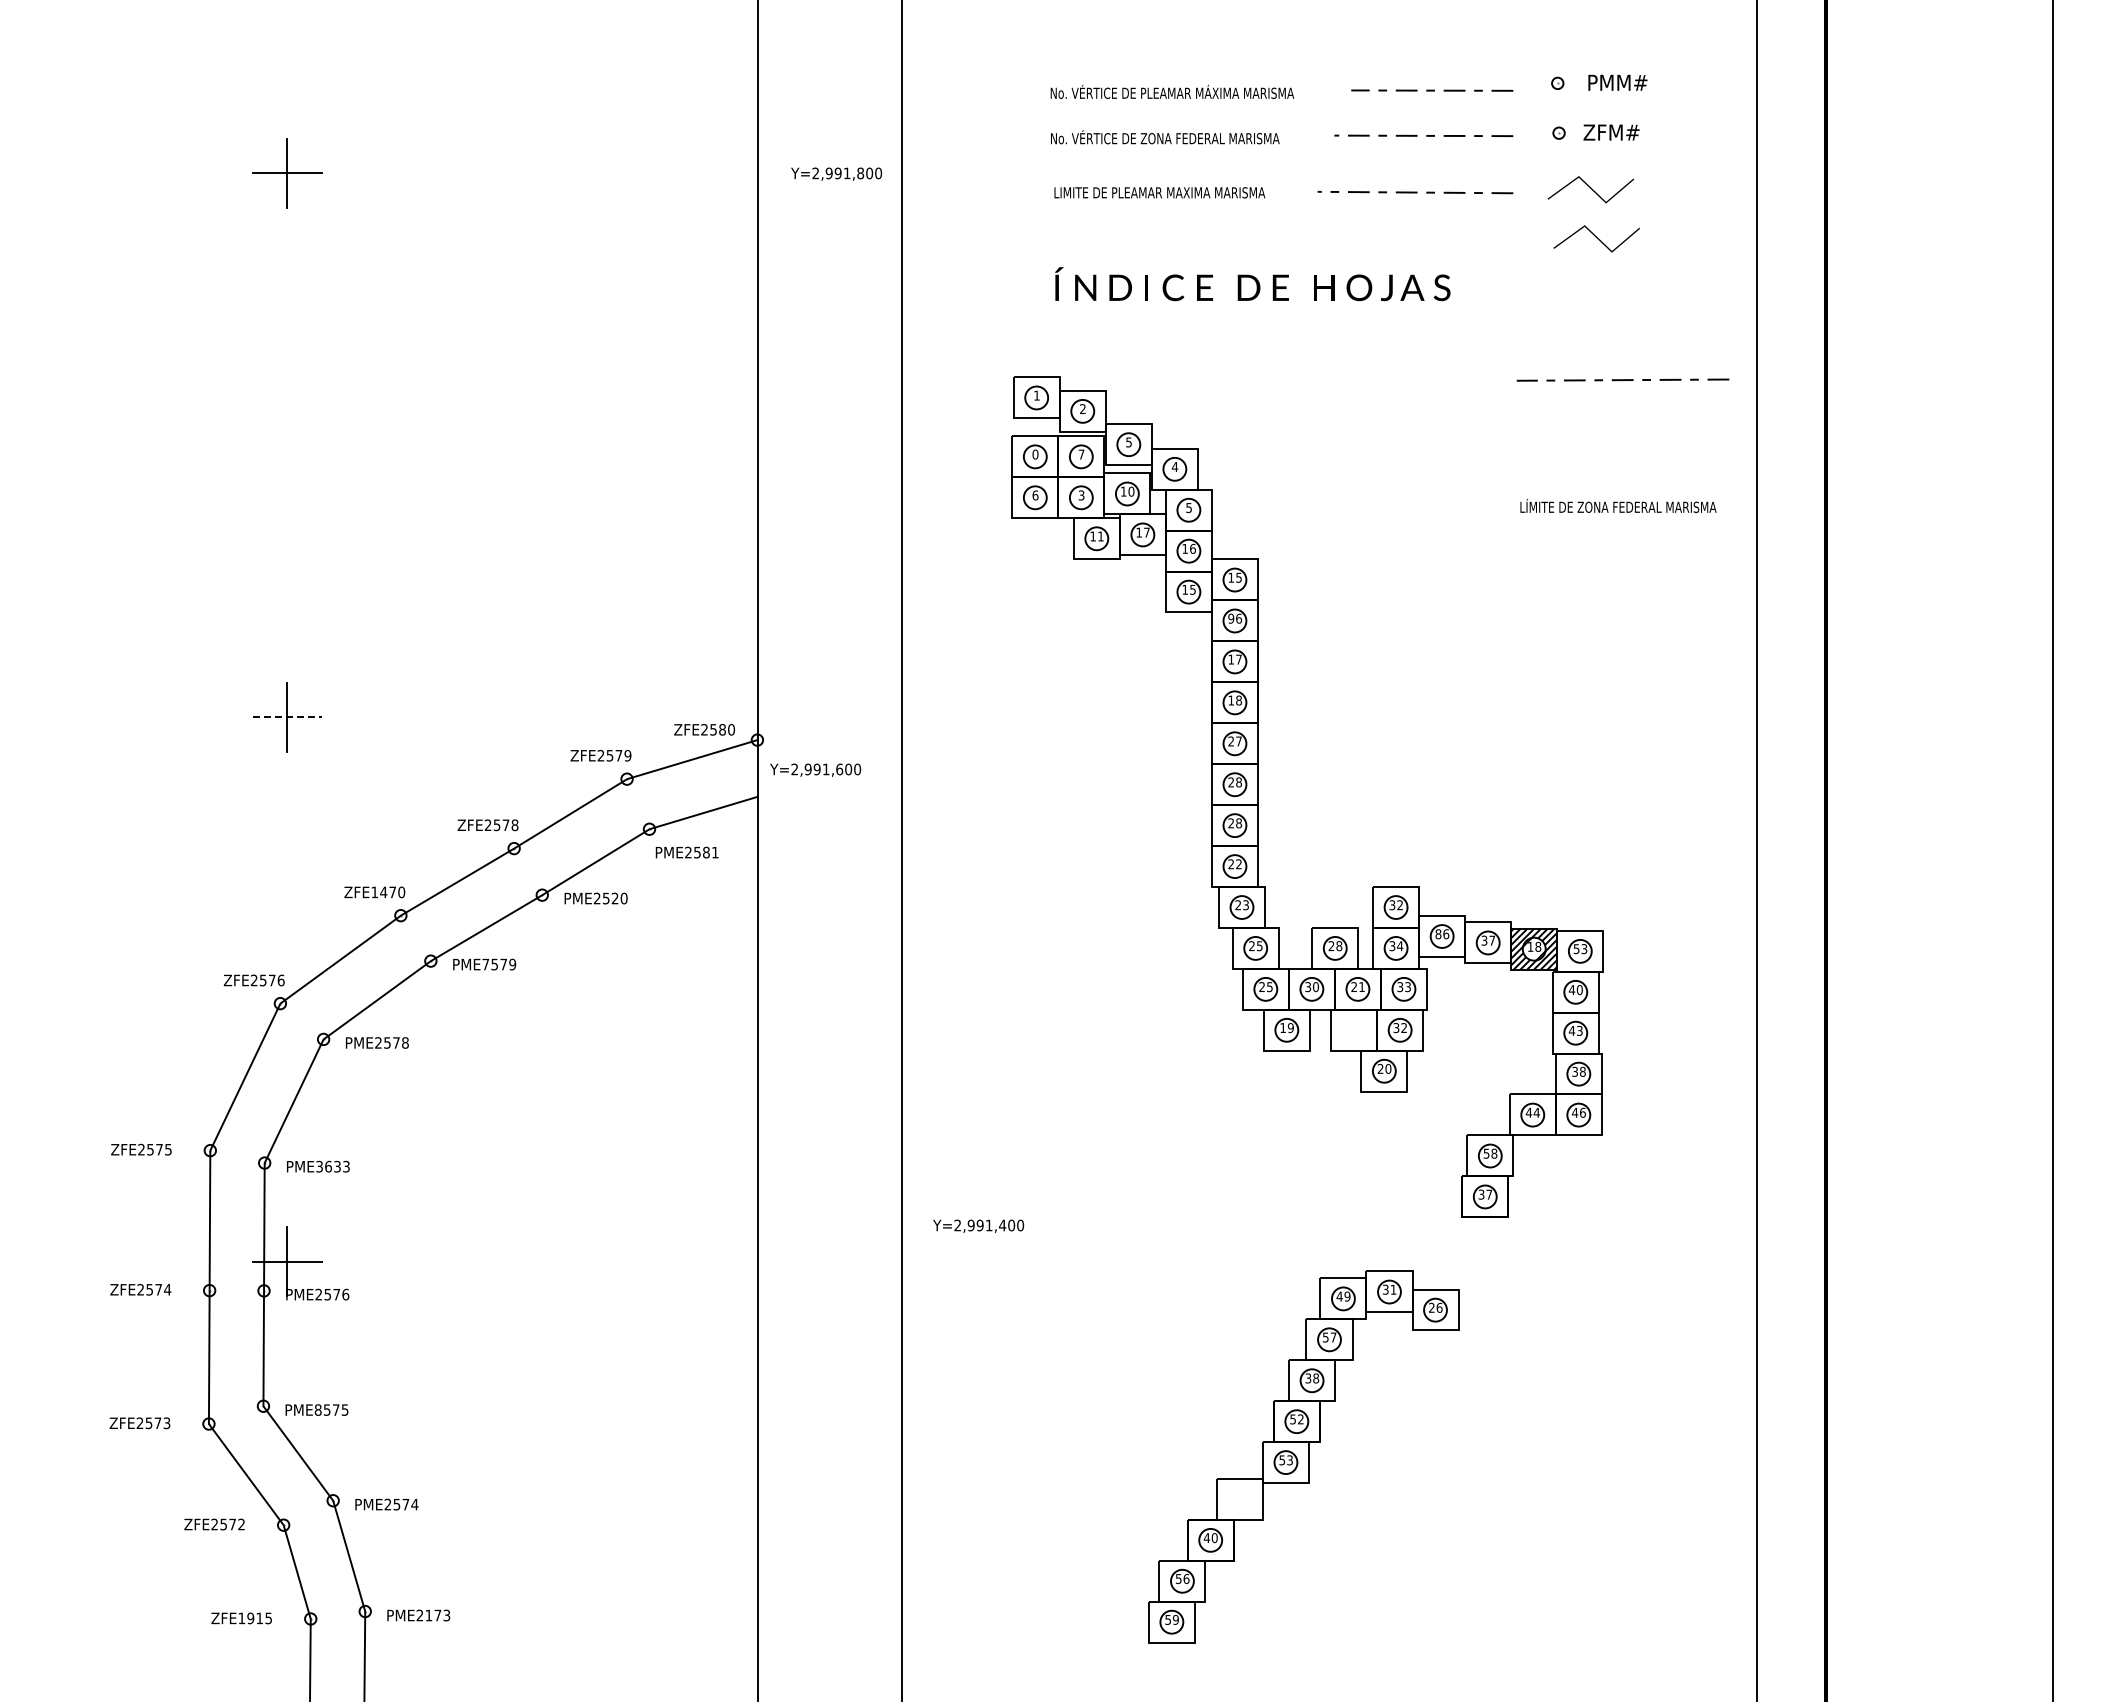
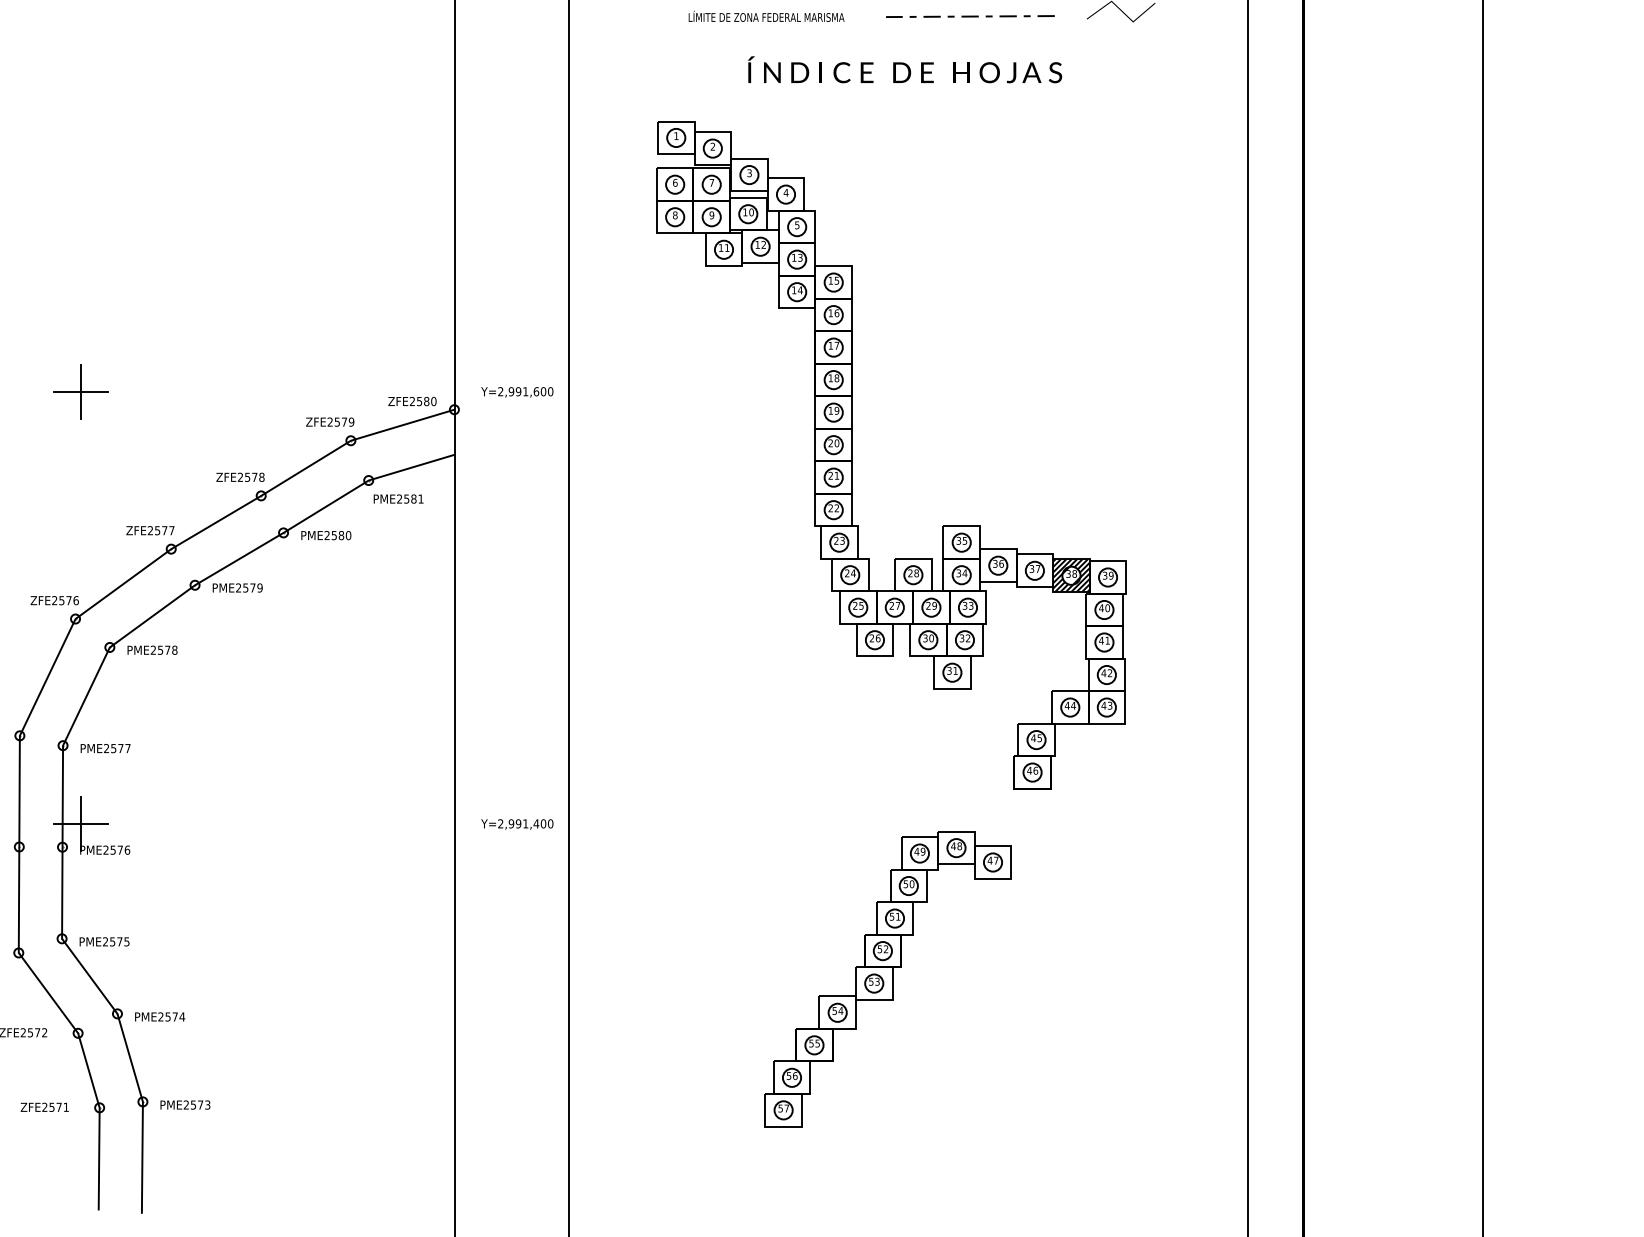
text: (1252, 284) -> (904, 70), moved
line: (1622, 379) -> (970, 16), moved
text: (1128, 441) -> (749, 172), 5 -> 3
text: (1035, 454) -> (675, 182), 0 -> 6
text: (1035, 495) -> (675, 215), 6 -> 8
text: (1081, 495) -> (711, 215), 3 -> 9
text: (1618, 505) -> (766, 16), moved
text: (1146, 532) -> (763, 244), 17 -> 12
text: (1192, 548) -> (800, 257), 16 -> 13
text: (1192, 589) -> (800, 290), 15 -> 14
text: (1231, 618) -> (830, 313), 96 -> 16
line: (287, 717) -> (81, 391), dashed -> solid
text: (1234, 741) -> (833, 410), 27 -> 19
text: (815, 769) -> (517, 391), moved
text: (1239, 782) -> (837, 443), 28 -> 20
text: (1238, 823) -> (836, 475), 28 -> 21
text: (388, 892) -> (161, 530), ZFE1470 -> ZFE2577
text: (614, 898) -> (340, 535), PME2520 -> PME2580
text: (1399, 905) -> (964, 541), 32 -> 35
text: (1438, 934) -> (995, 564), 86 -> 36
text: (1259, 946) -> (853, 573), 25 -> 24
text: (1530, 946) -> (1068, 573), 18 -> 38
text: (1580, 948) -> (1108, 575), 53 -> 39
text: (485, 964) -> (238, 587), PME7579 -> PME2579
text: (1311, 987) -> (894, 606), 30 -> 27
text: (1361, 987) -> (934, 606), 21 -> 29
text: (1286, 1028) -> (874, 638), 19 -> 26
part: (1353, 1030) -> (927, 640), added
text: (1579, 1030) -> (1107, 640), 43 -> 41
text: (1384, 1068) -> (952, 670), 20 -> 31
text: (1578, 1071) -> (1106, 672), 38 -> 42
text: (1582, 1112) -> (1109, 705), 46 -> 43
text: (1490, 1153) -> (1036, 738), 58 -> 45
text: (332, 1166) -> (116, 748), PME3633 -> PME2577
text: (1485, 1194) -> (1032, 770), 37 -> 46
text: (978, 1225) -> (517, 823), moved
text: (1389, 1289) -> (956, 846), 31 -> 48
text: (1435, 1307) -> (993, 860), 26 -> 47
text: (1333, 1337) -> (912, 884), 57 -> 50
text: (1312, 1378) -> (895, 916), 38 -> 51
text: (317, 1409) -> (105, 941), PME8575 -> PME2575
part: (1239, 1499) -> (837, 1012), added
text: (1210, 1538) -> (814, 1043), 40 -> 55
text: (428, 1615) -> (193, 1105), PME2173 -> PME2573
text: (254, 1618) -> (54, 1107), ZFE1915 -> ZFE2571
text: (1175, 1619) -> (786, 1108), 59 -> 57

